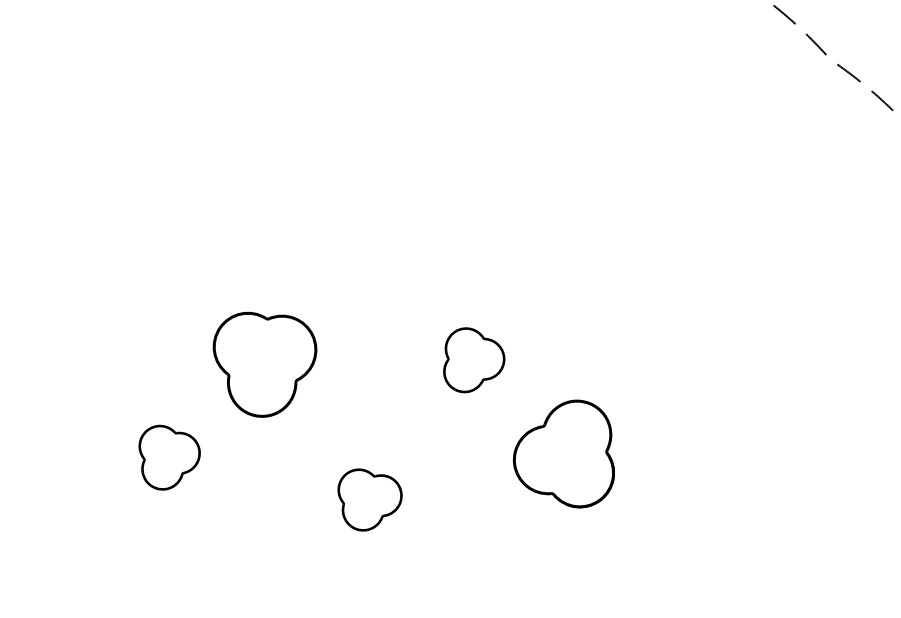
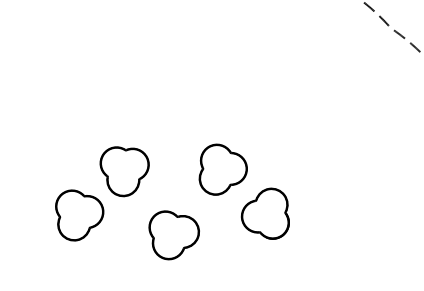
part: (472, 359) -> (222, 169), size x1.67
part: (168, 457) -> (79, 215), size x1.67
part: (368, 500) -> (173, 235), size x1.67

